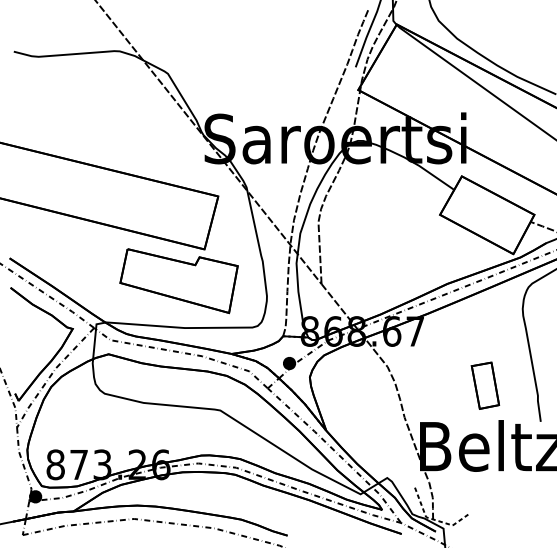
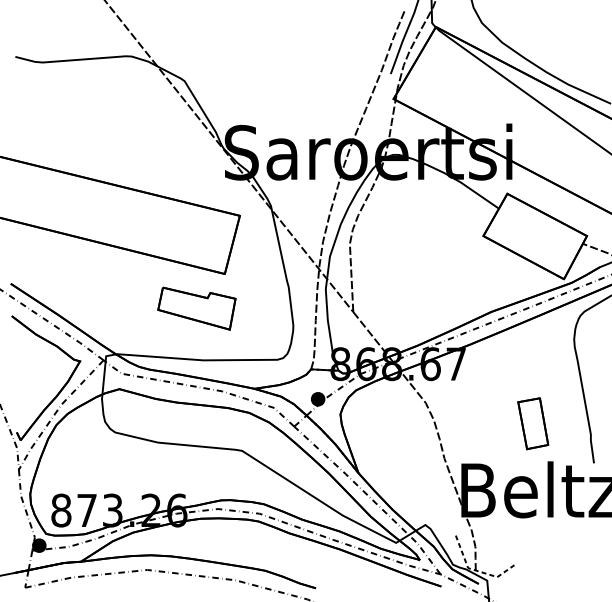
part: (178, 280) -> (196, 308), size x0.6

